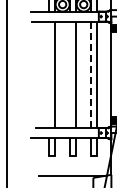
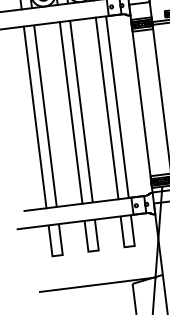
line: (49, 74) -> (35, 116), added
line: (70, 74) -> (71, 112), added
line: (91, 75) -> (107, 109), dashed -> solid

